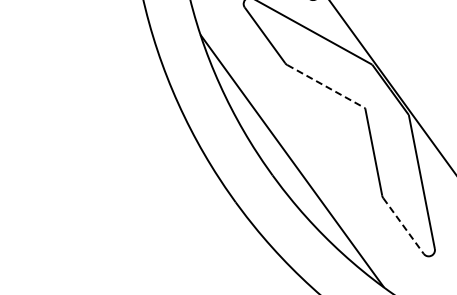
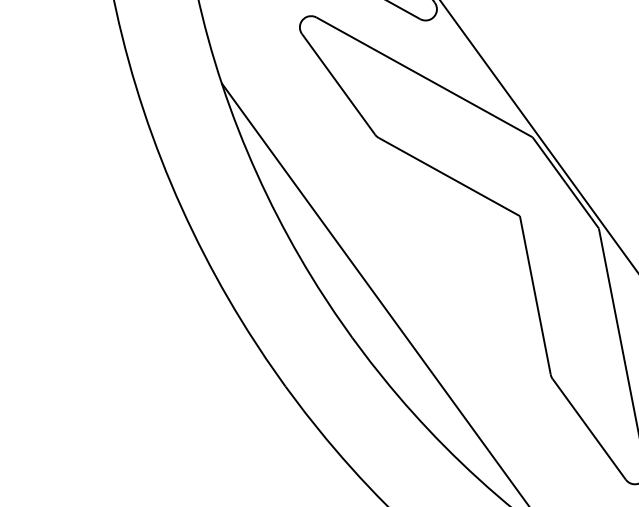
line: (326, 86) -> (449, 176), dashed -> solid
line: (403, 226) -> (589, 430), dashed -> solid

